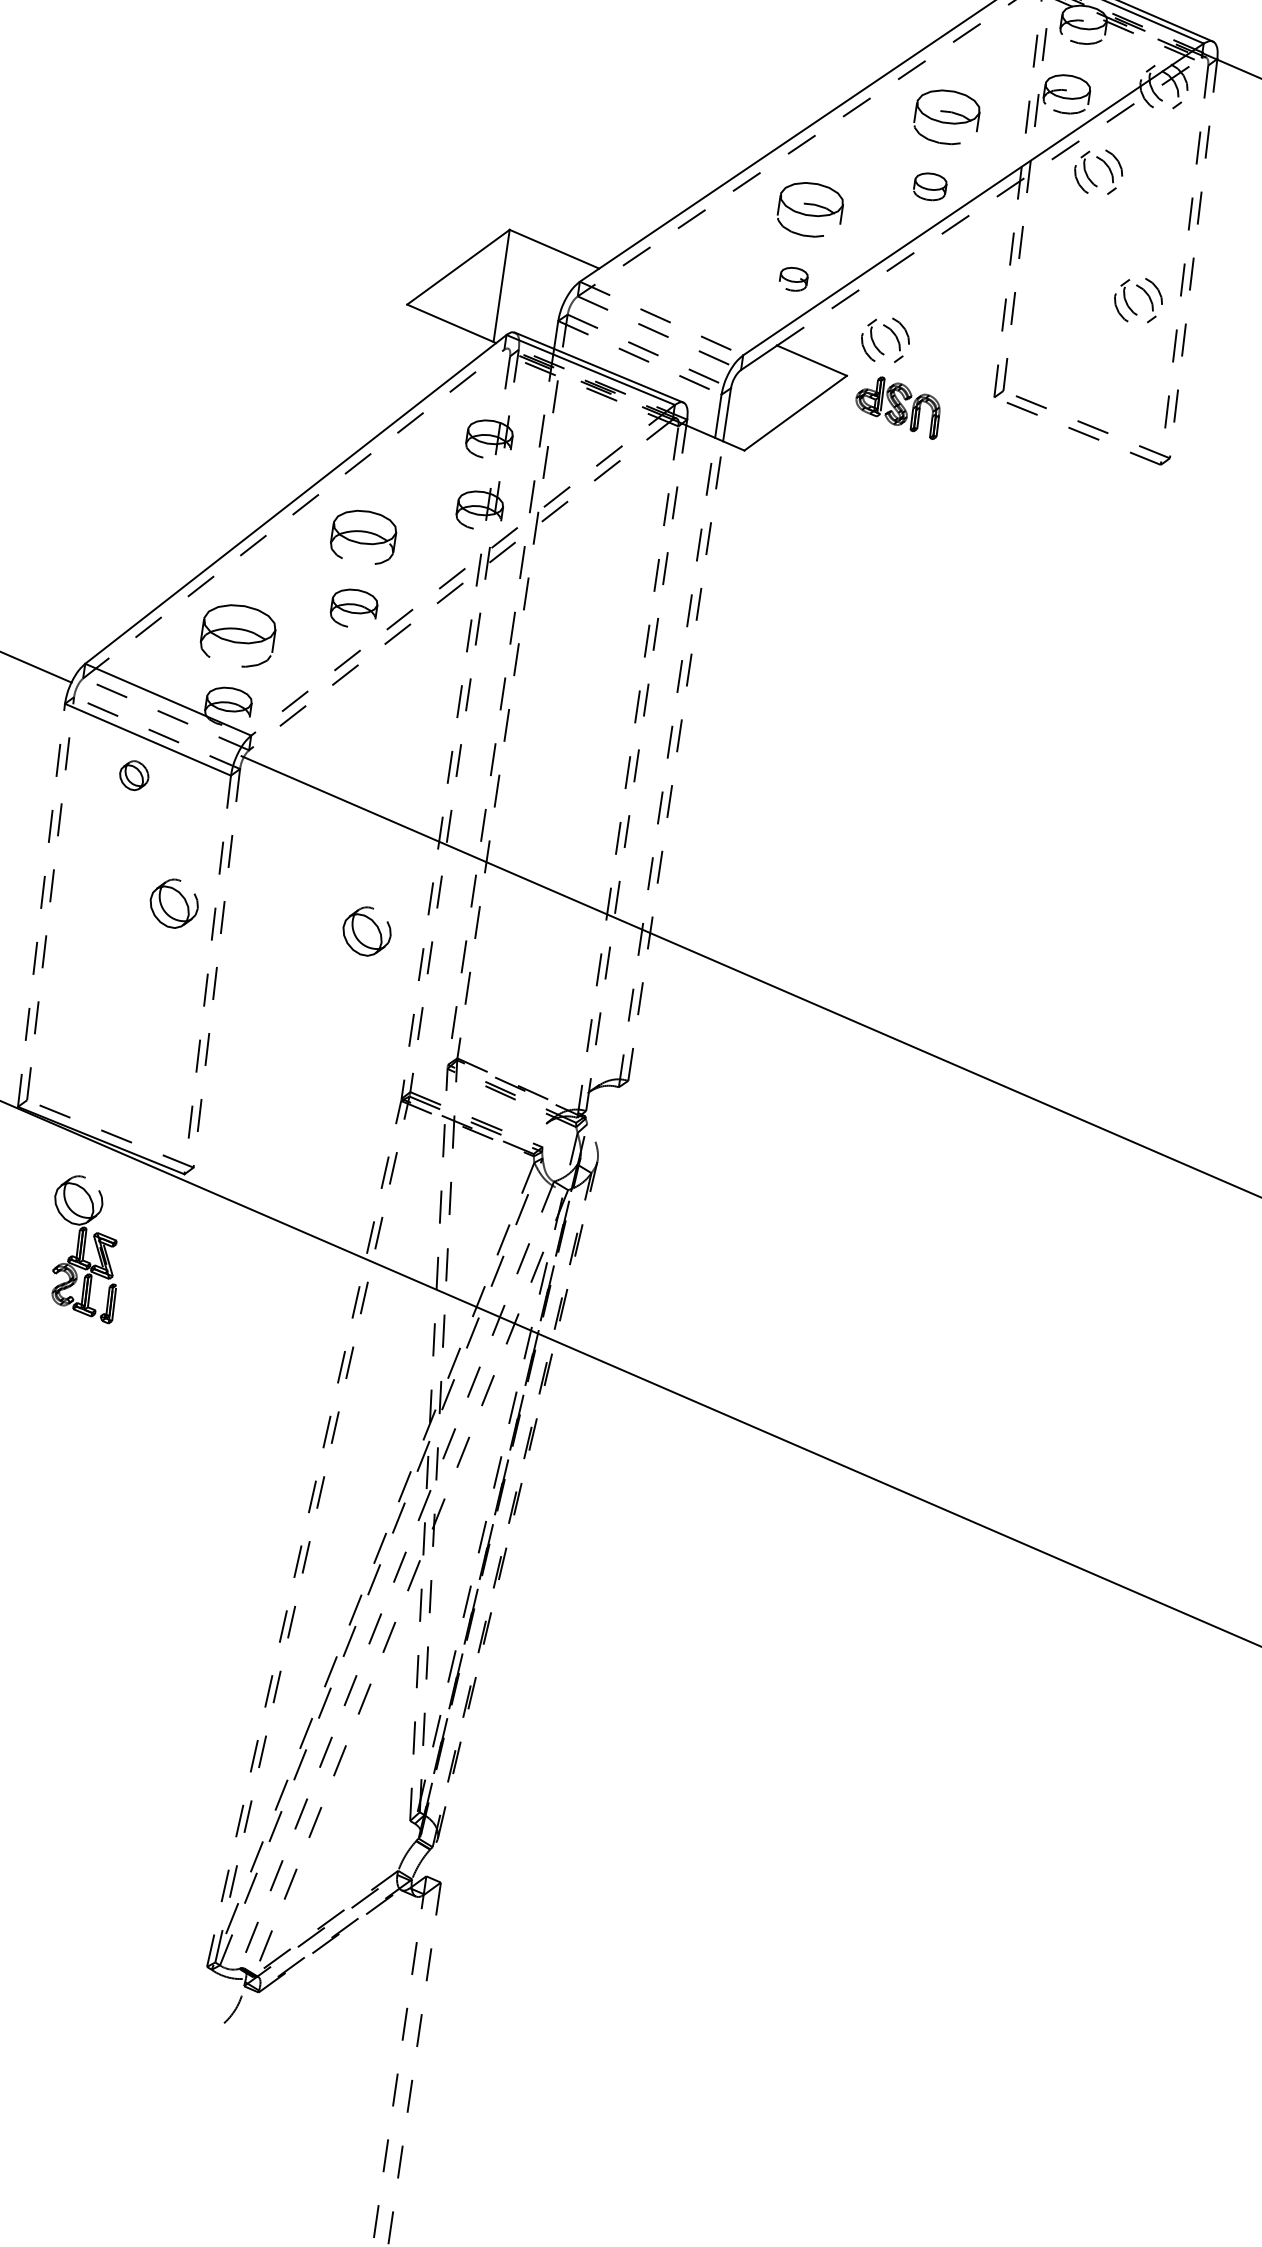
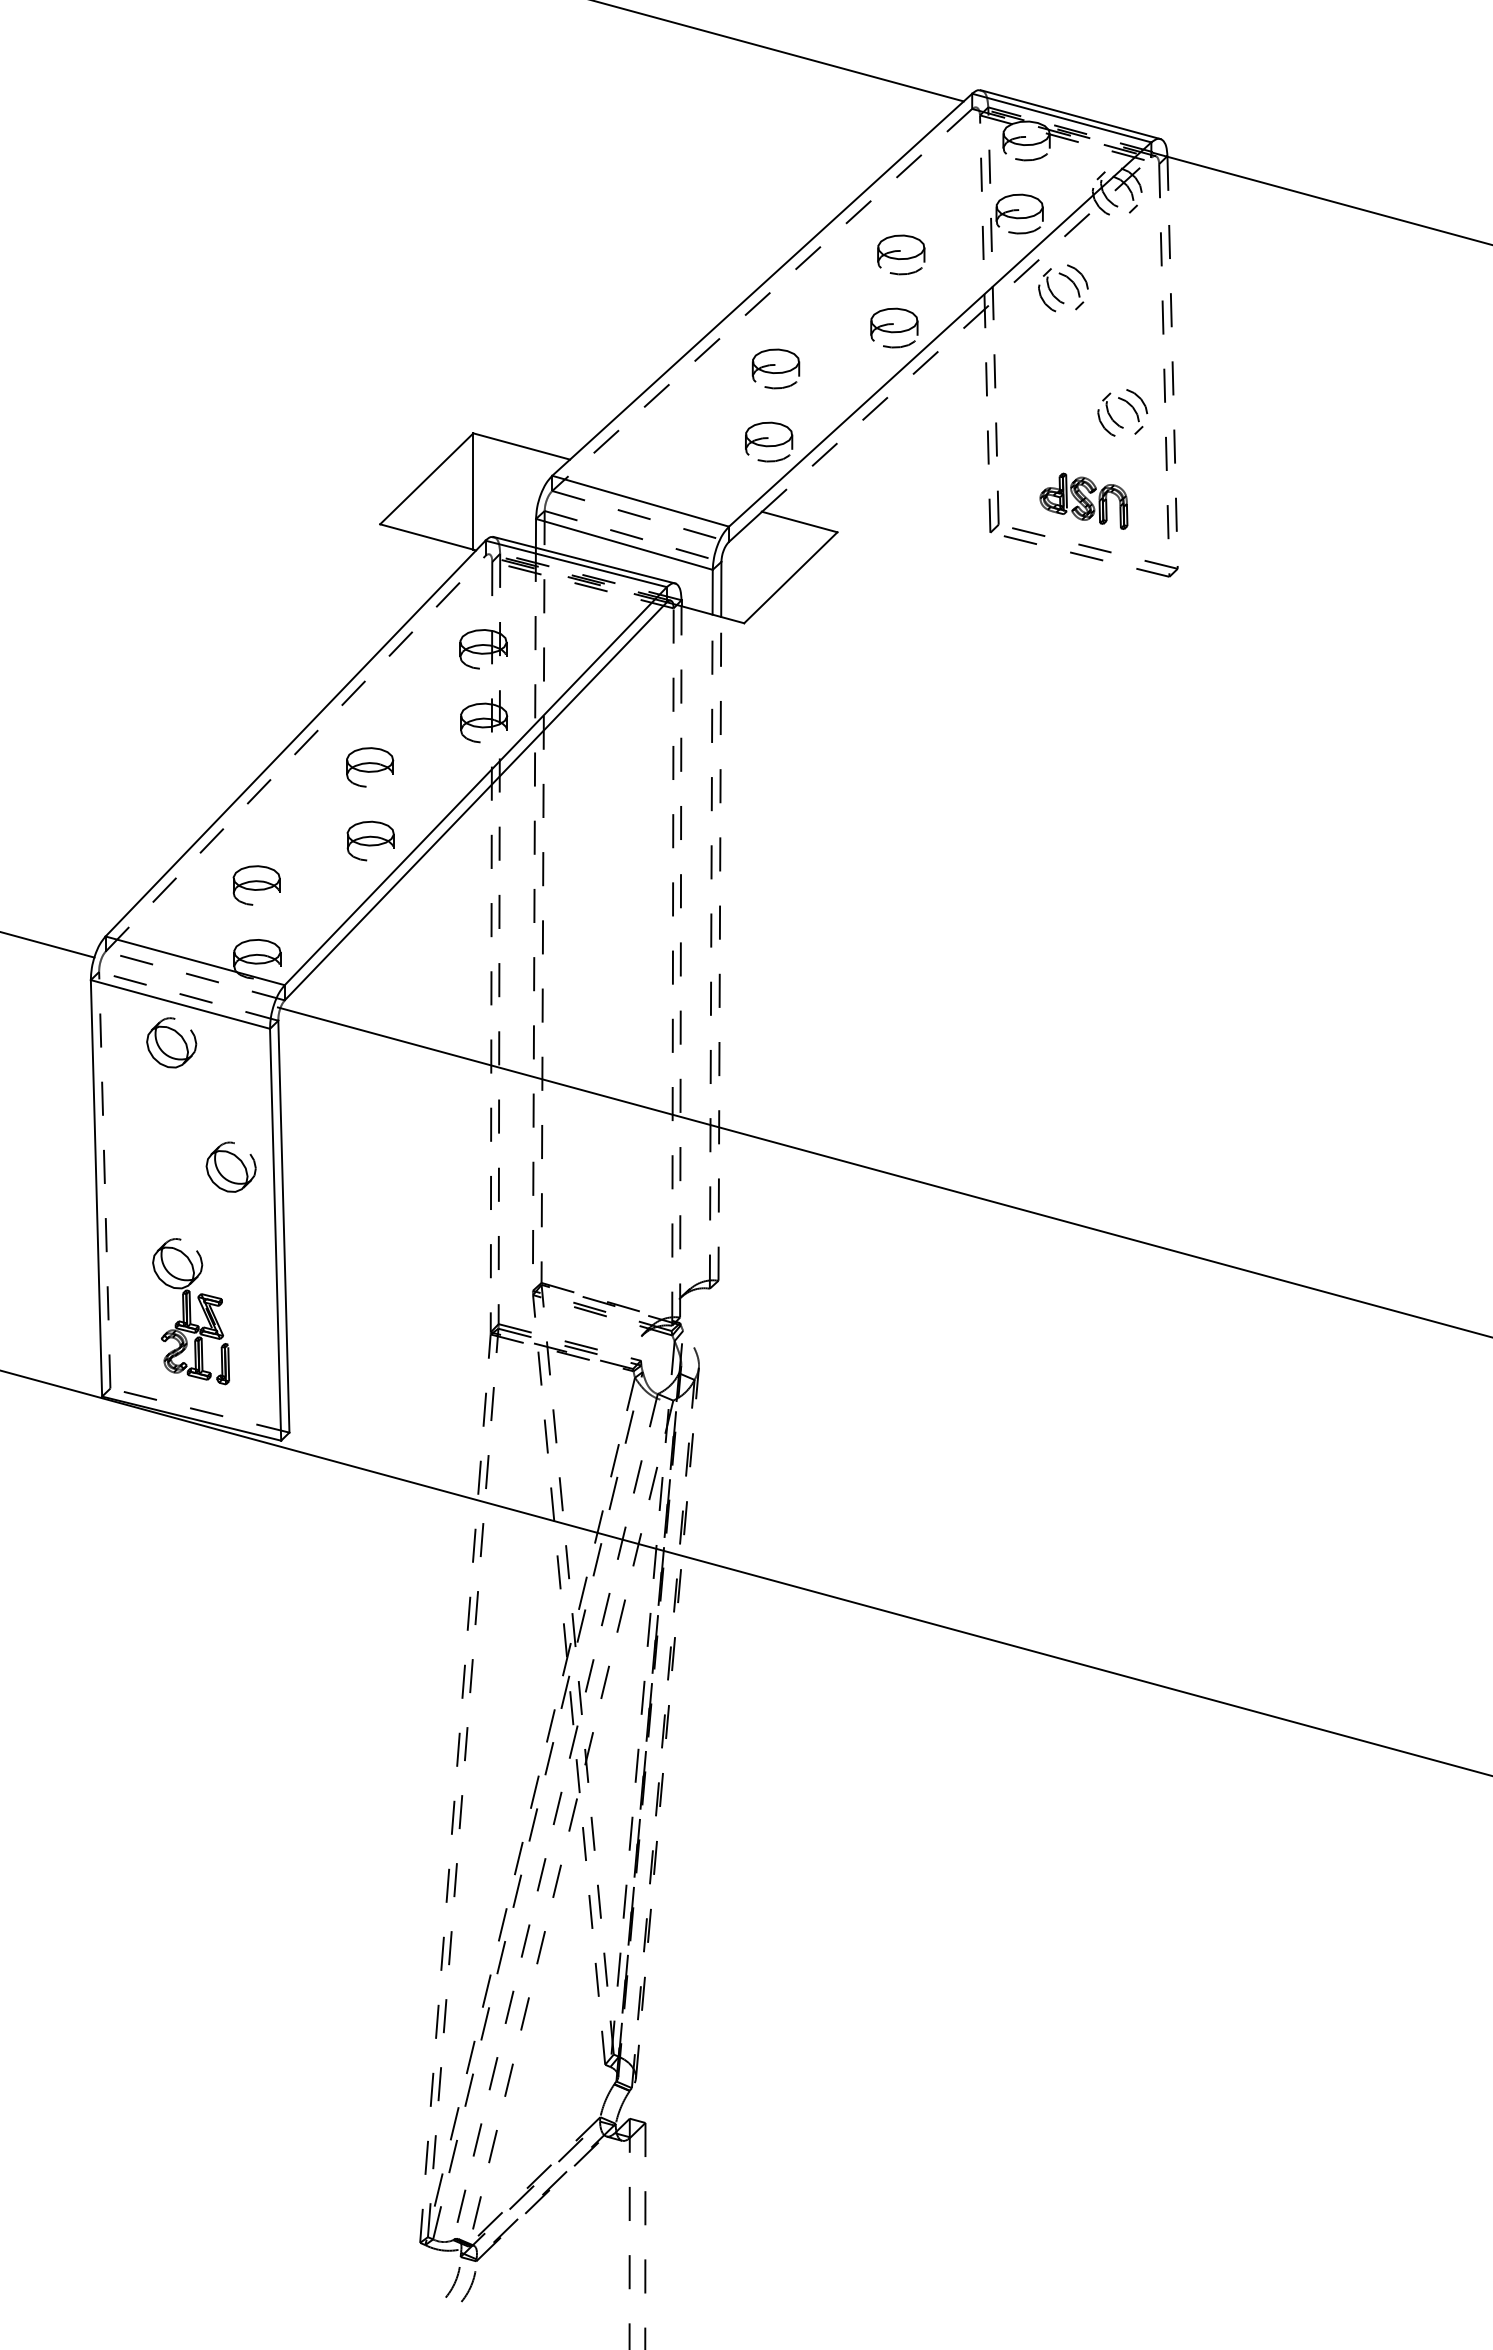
part: (947, 116) -> (901, 254), size x0.71
part: (930, 186) -> (894, 327), size x1.43
part: (809, 209) -> (775, 368), size x0.71
part: (794, 278) -> (769, 441), size x1.67
line: (661, 318) -> (640, 501), dashed -> solid
part: (893, 334) -> (878, 483), removed
line: (639, 358) -> (624, 544), dashed -> solid
part: (897, 405) -> (1083, 500), moved
part: (364, 537) -> (370, 767), size x0.71
line: (462, 570) -> (475, 786), dashed -> solid
line: (460, 585) -> (475, 801), dashed -> solid
part: (237, 635) -> (256, 885), size x0.62
part: (134, 775) -> (171, 1042), size x1.67
line: (41, 904) -> (96, 1187), dashed -> solid
part: (366, 930) -> (430, 1166), removed
line: (216, 969) -> (283, 1227), dashed -> solid
line: (207, 975) -> (275, 1235), dashed -> solid
part: (84, 1248) -> (190, 1311), moved
arc: (248, 2015) -> (469, 2286), added

